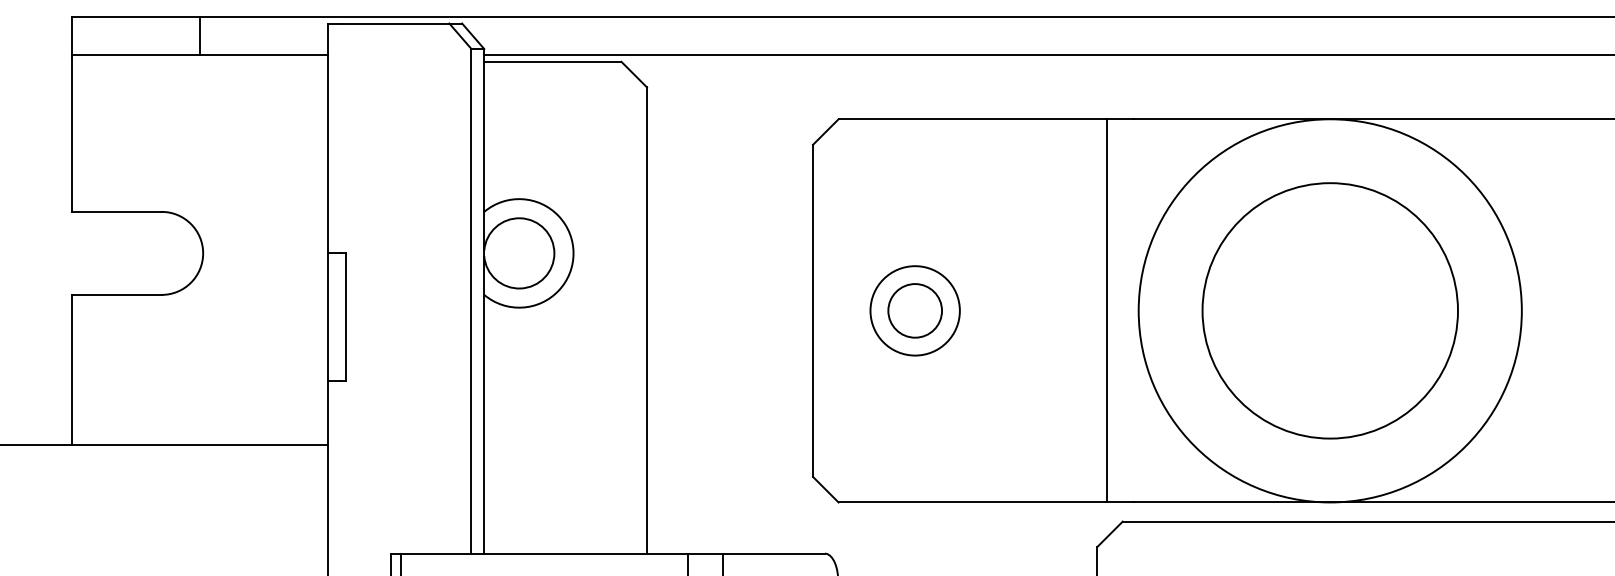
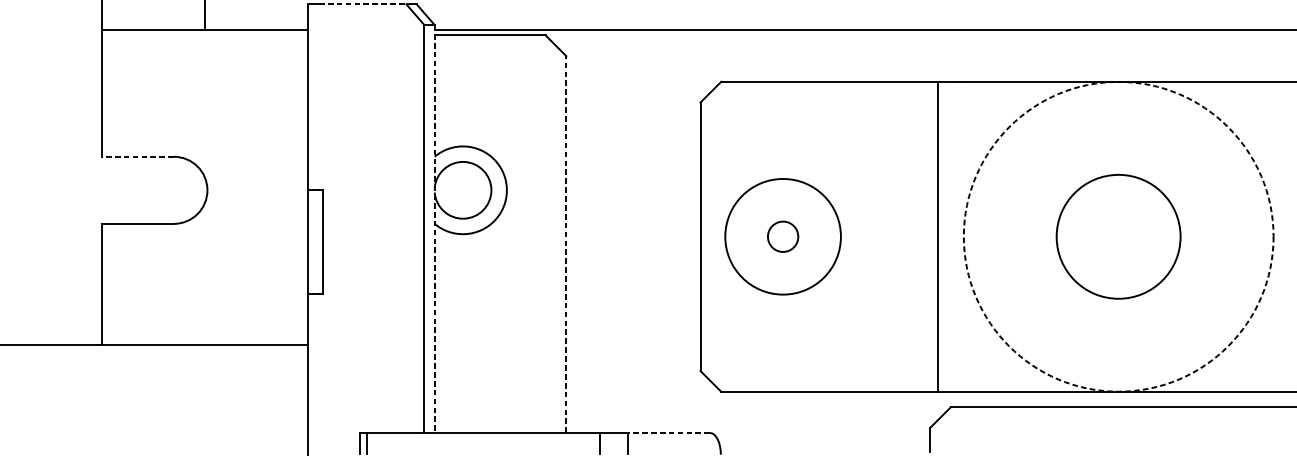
line: (395, 23) -> (362, 4), solid -> dashed
line: (116, 211) -> (137, 156), solid -> dashed
line: (484, 301) -> (434, 229), solid -> dashed
circle: (914, 310) -> (782, 236), size x1.6
circle: (915, 310) -> (783, 236), size x0.7
circle: (1329, 310) -> (1118, 236), size x0.6
circle: (1329, 310) -> (1118, 236), solid -> dashed
line: (646, 319) -> (565, 243), solid -> dashed
line: (774, 553) -> (669, 432), solid -> dashed

